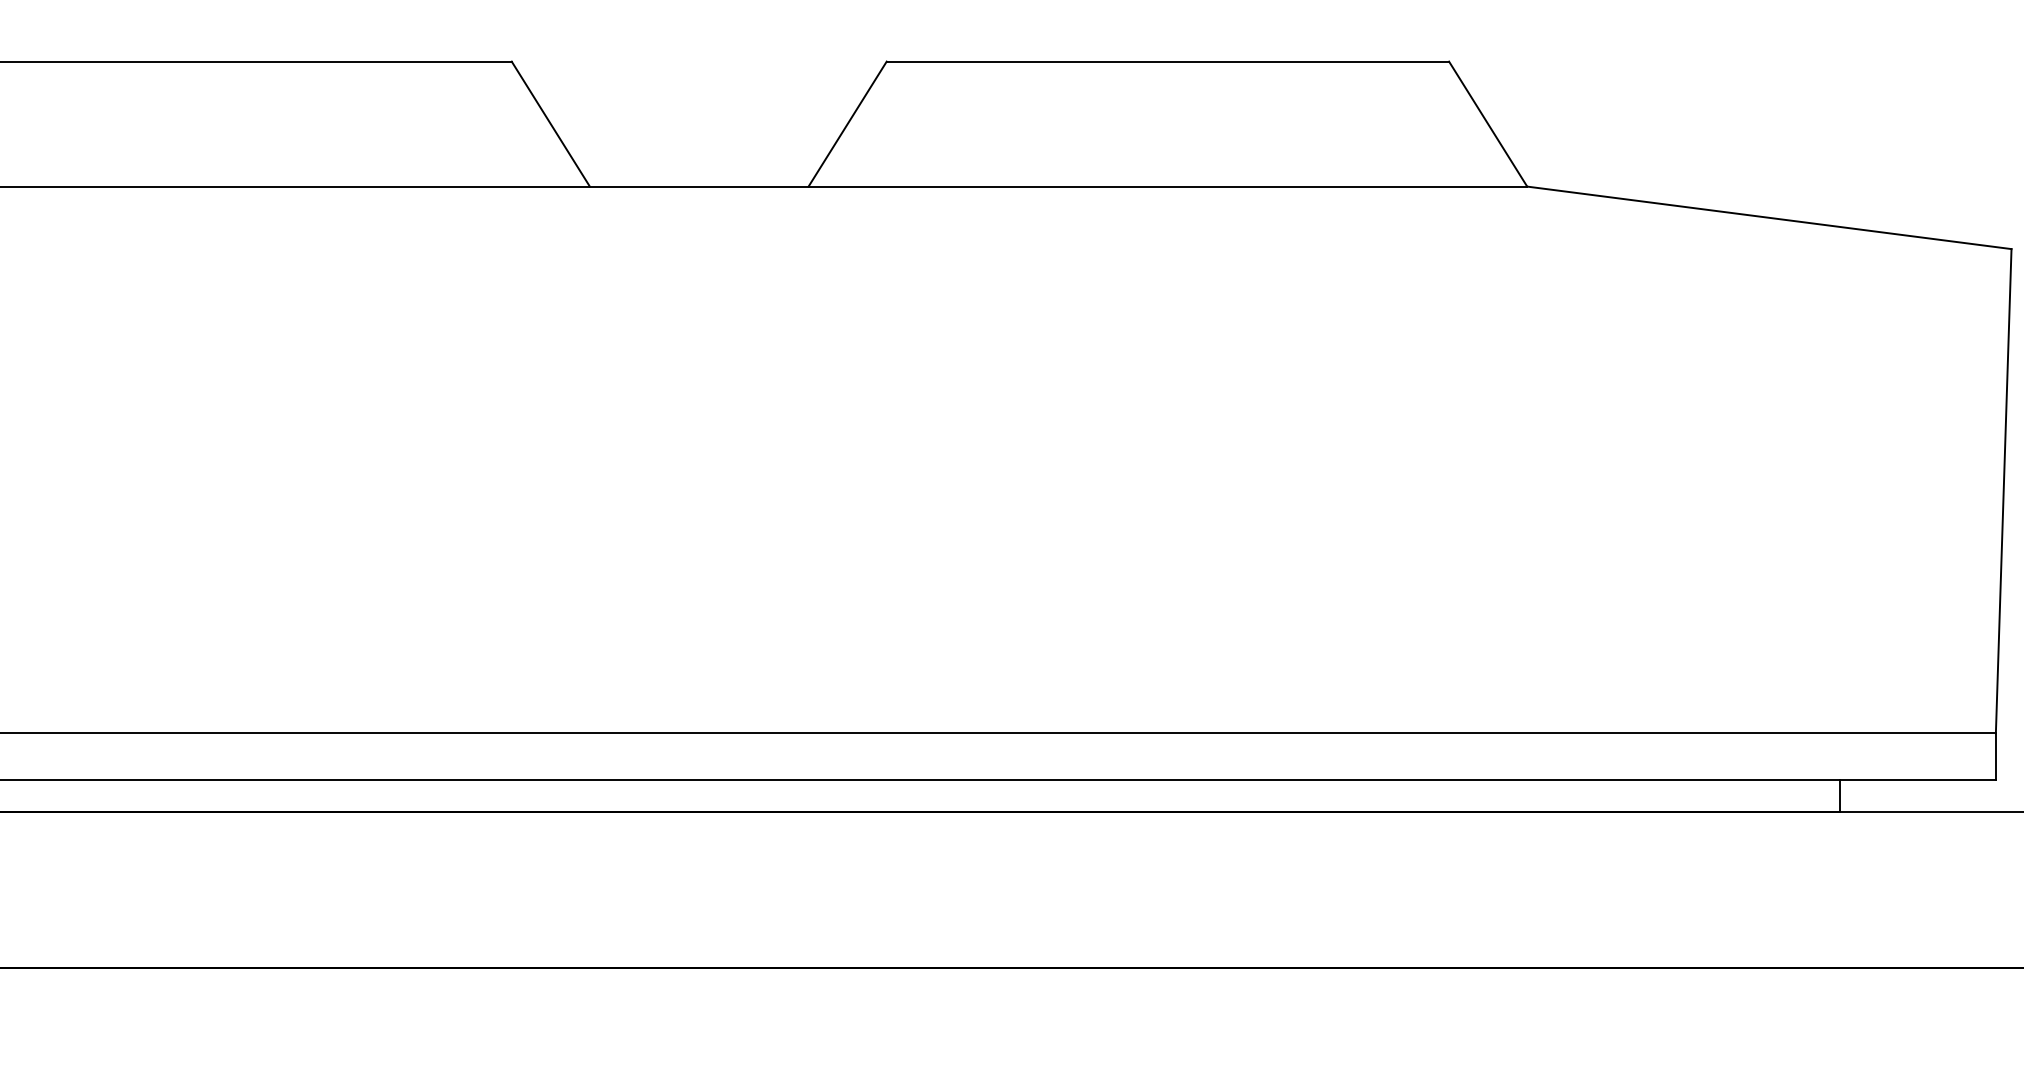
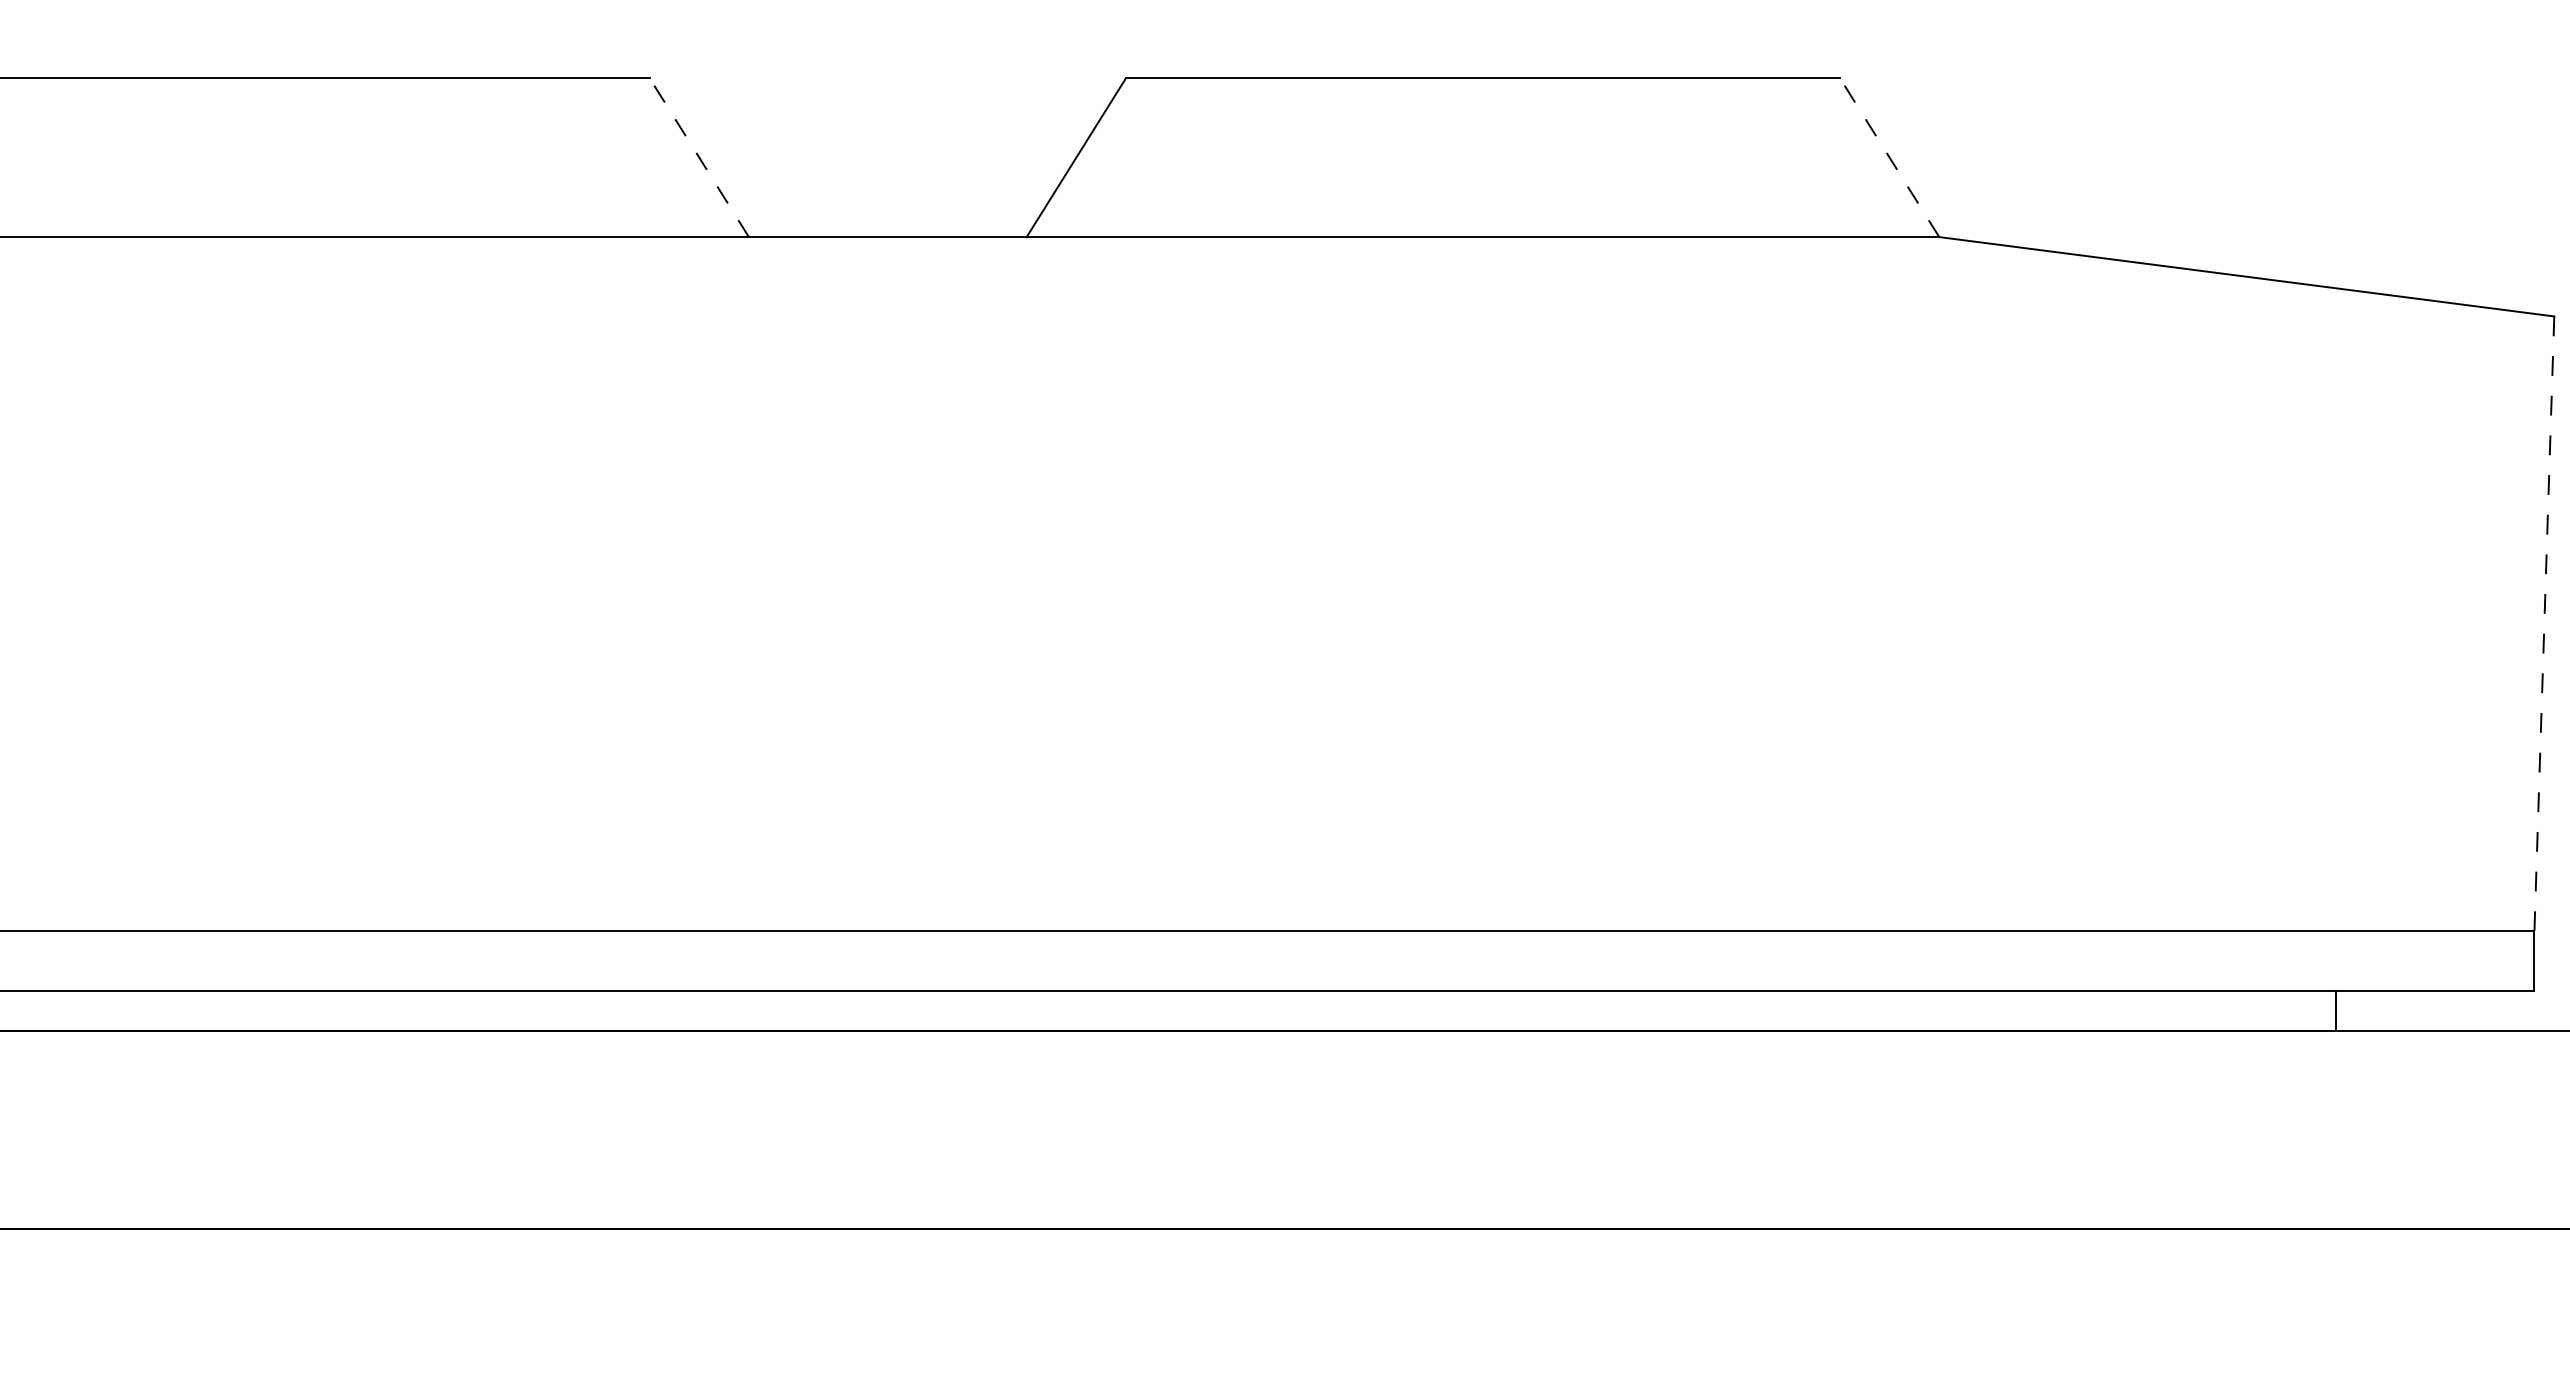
line: (550, 124) -> (698, 158), solid -> dashed
line: (1488, 124) -> (1890, 158), solid -> dashed
line: (2003, 491) -> (2544, 624), solid -> dashed

